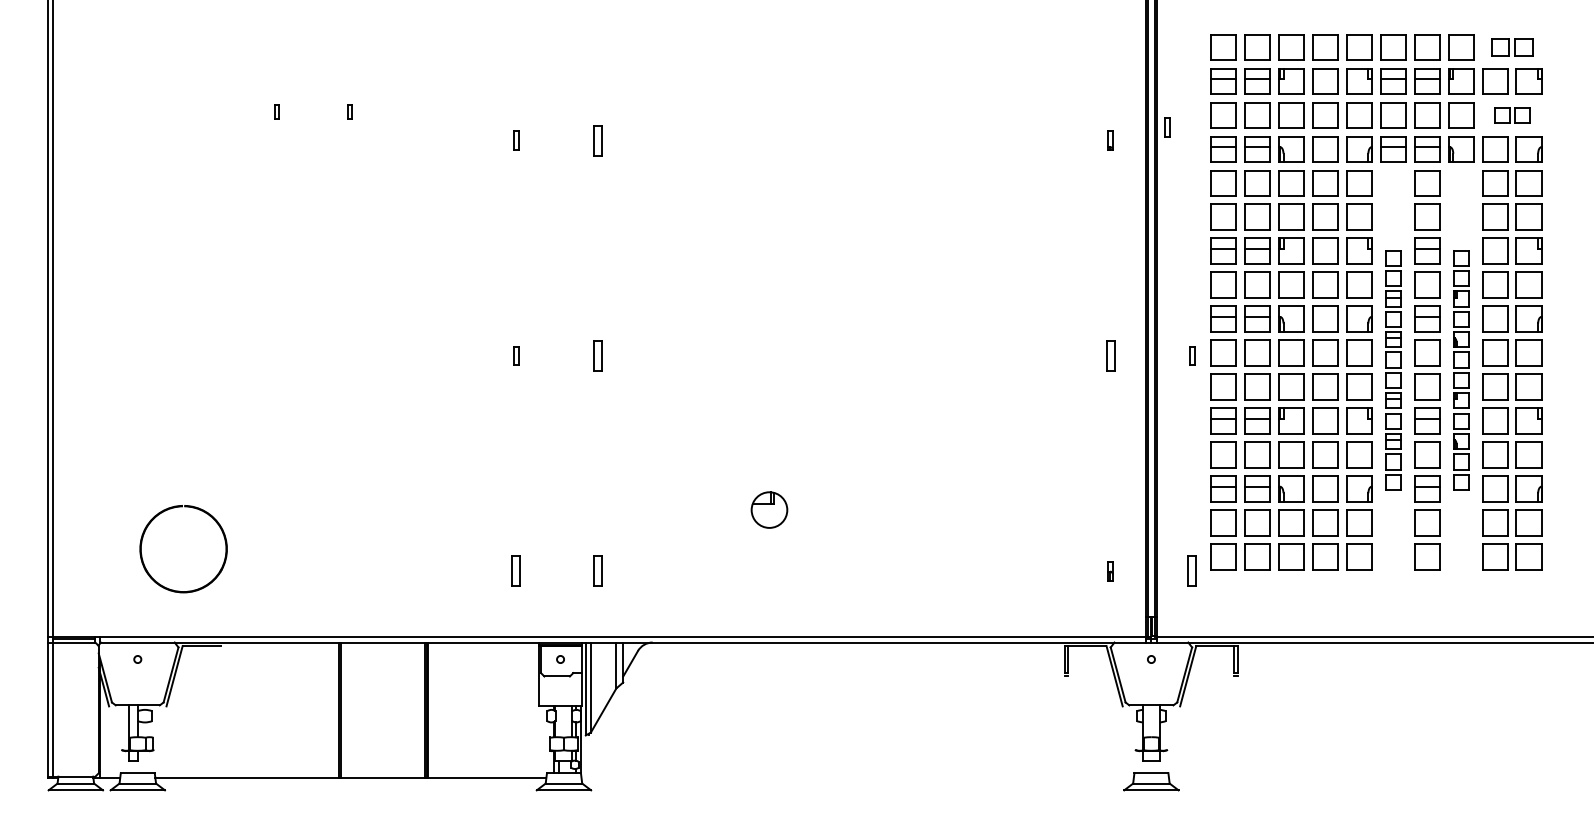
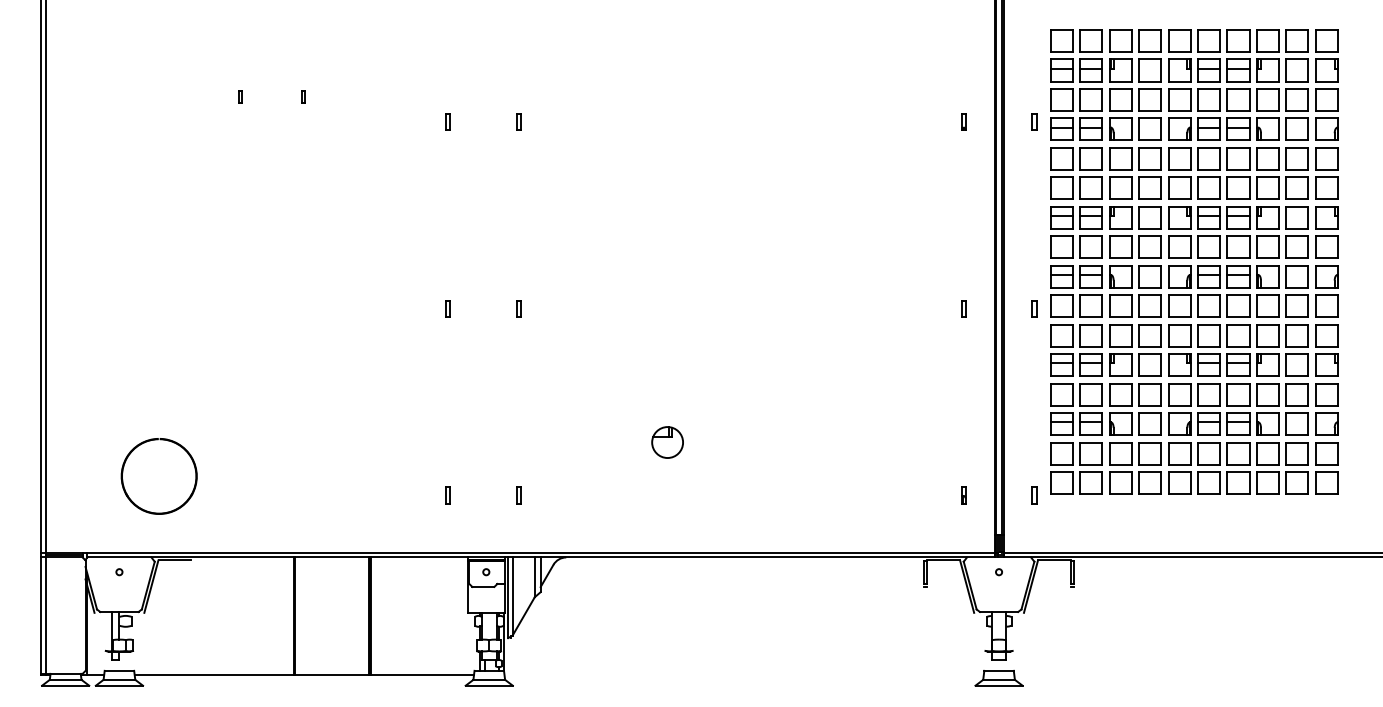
part: (1512, 47) -> (1312, 41), size x1.43
part: (1512, 115) -> (1312, 100), size x1.67
part: (1167, 127) -> (1034, 121), moved
part: (597, 140) -> (518, 121), size x0.62
part: (597, 355) -> (518, 308), size x0.62
part: (1110, 355) -> (963, 308), size x0.62
part: (1393, 370) -> (1209, 321), size x1.67
part: (1461, 370) -> (1268, 321), size x1.67
part: (516, 571) -> (448, 495), size x0.62
part: (597, 571) -> (518, 495), size x0.62
part: (1192, 571) -> (1034, 495), size x0.62

